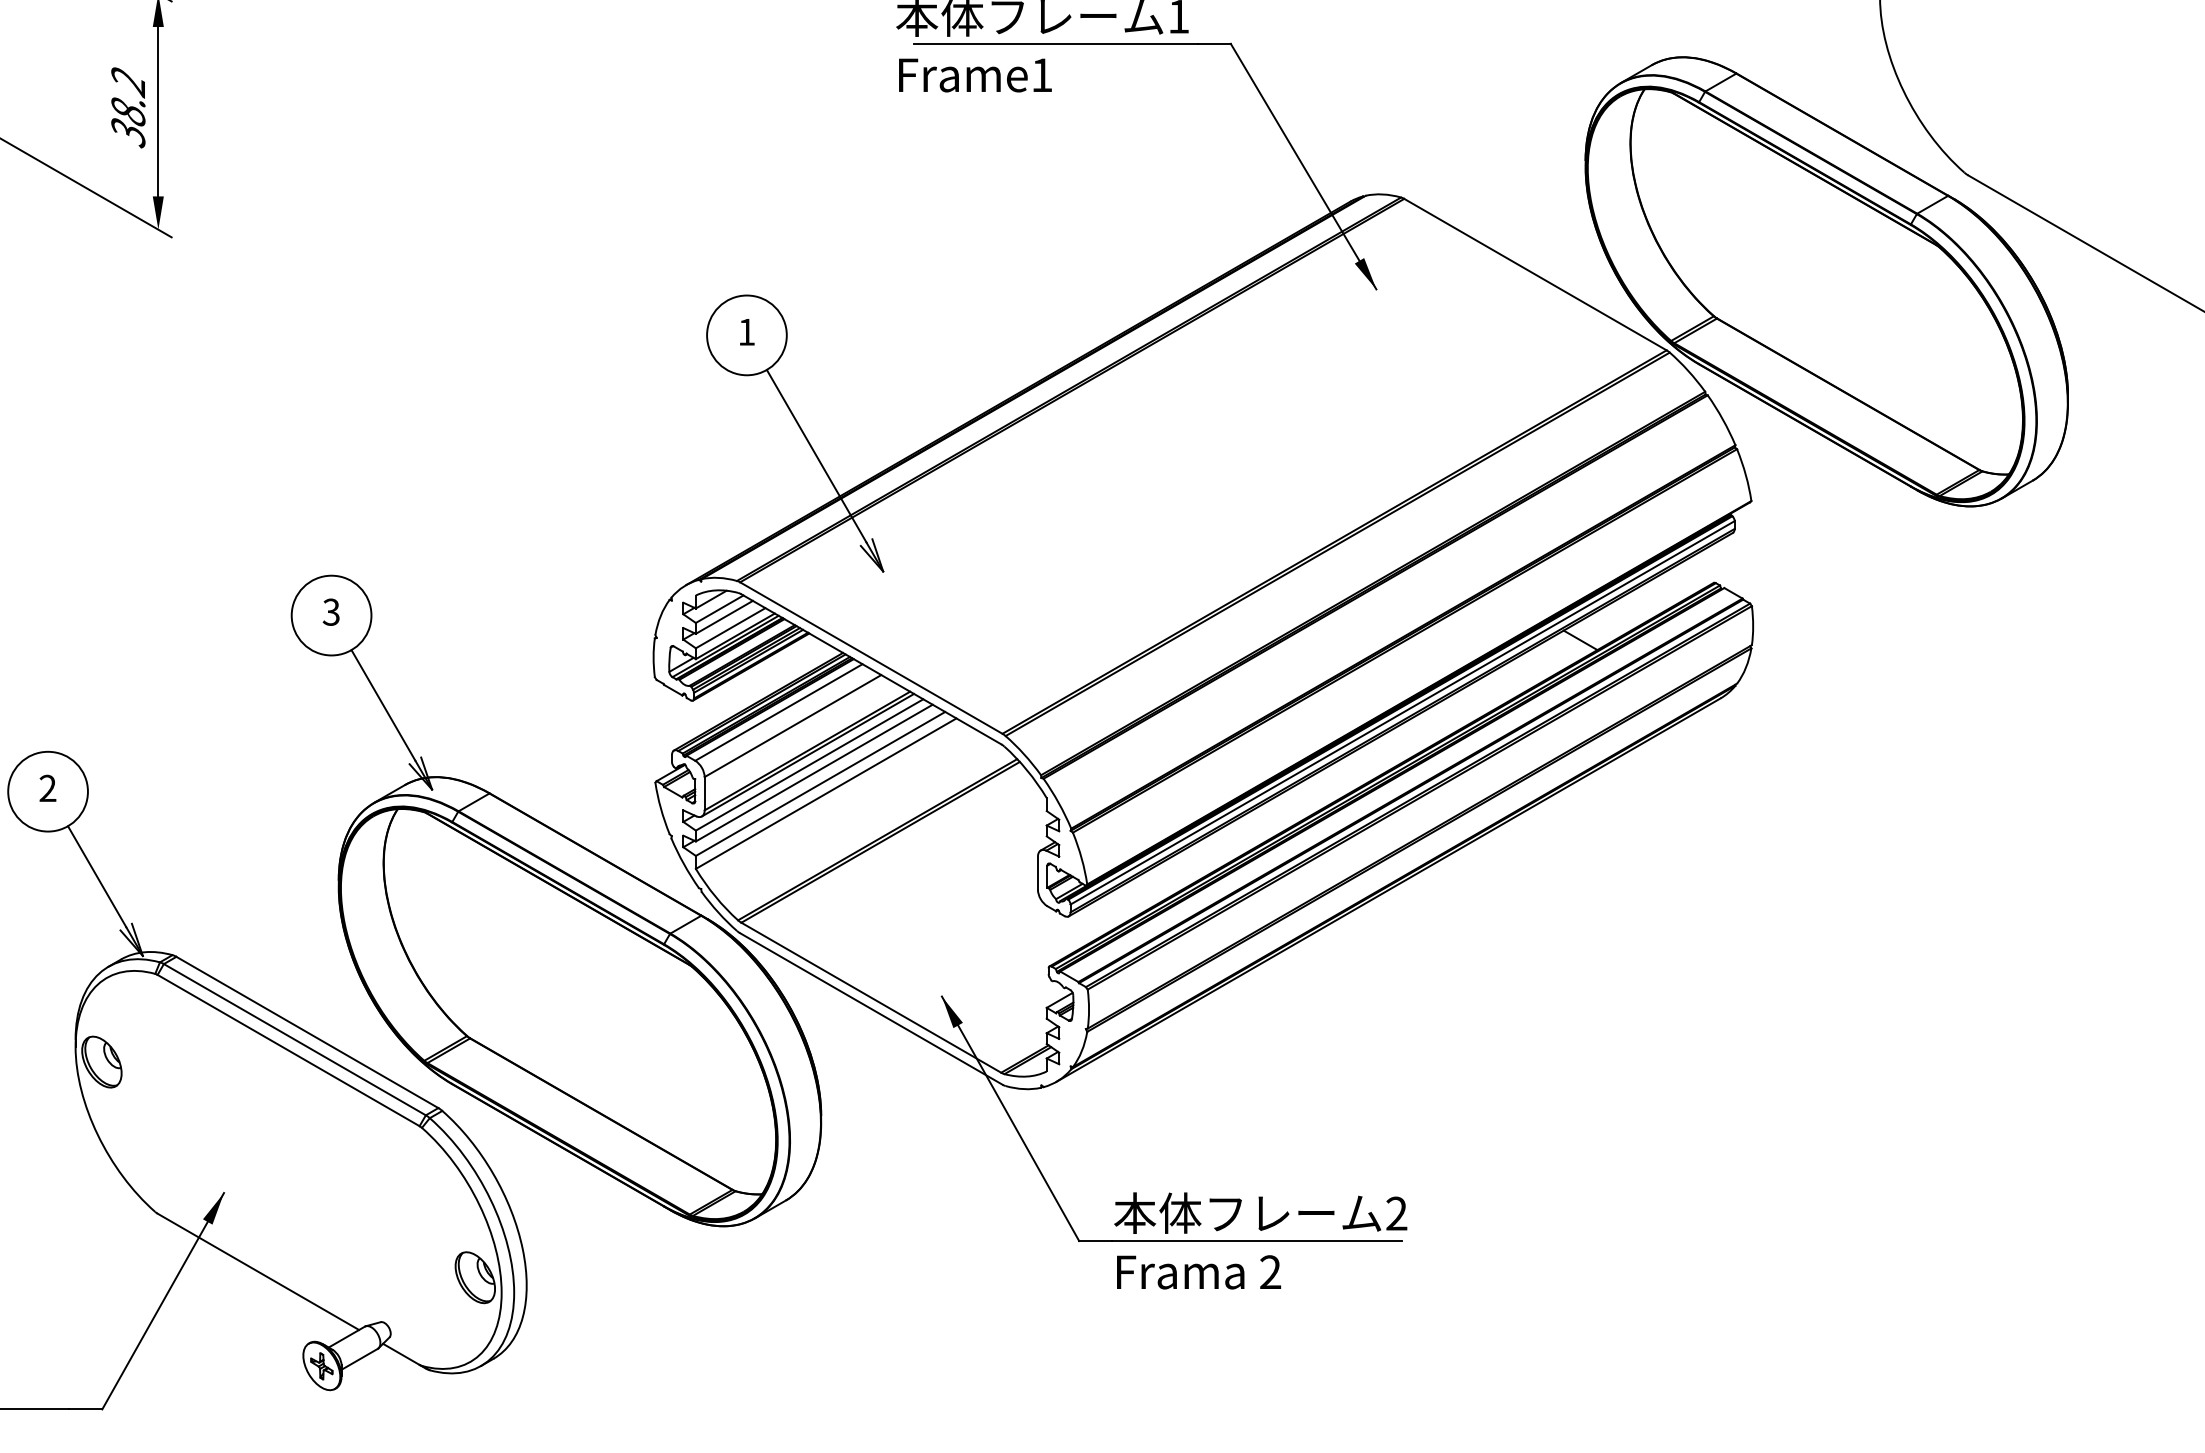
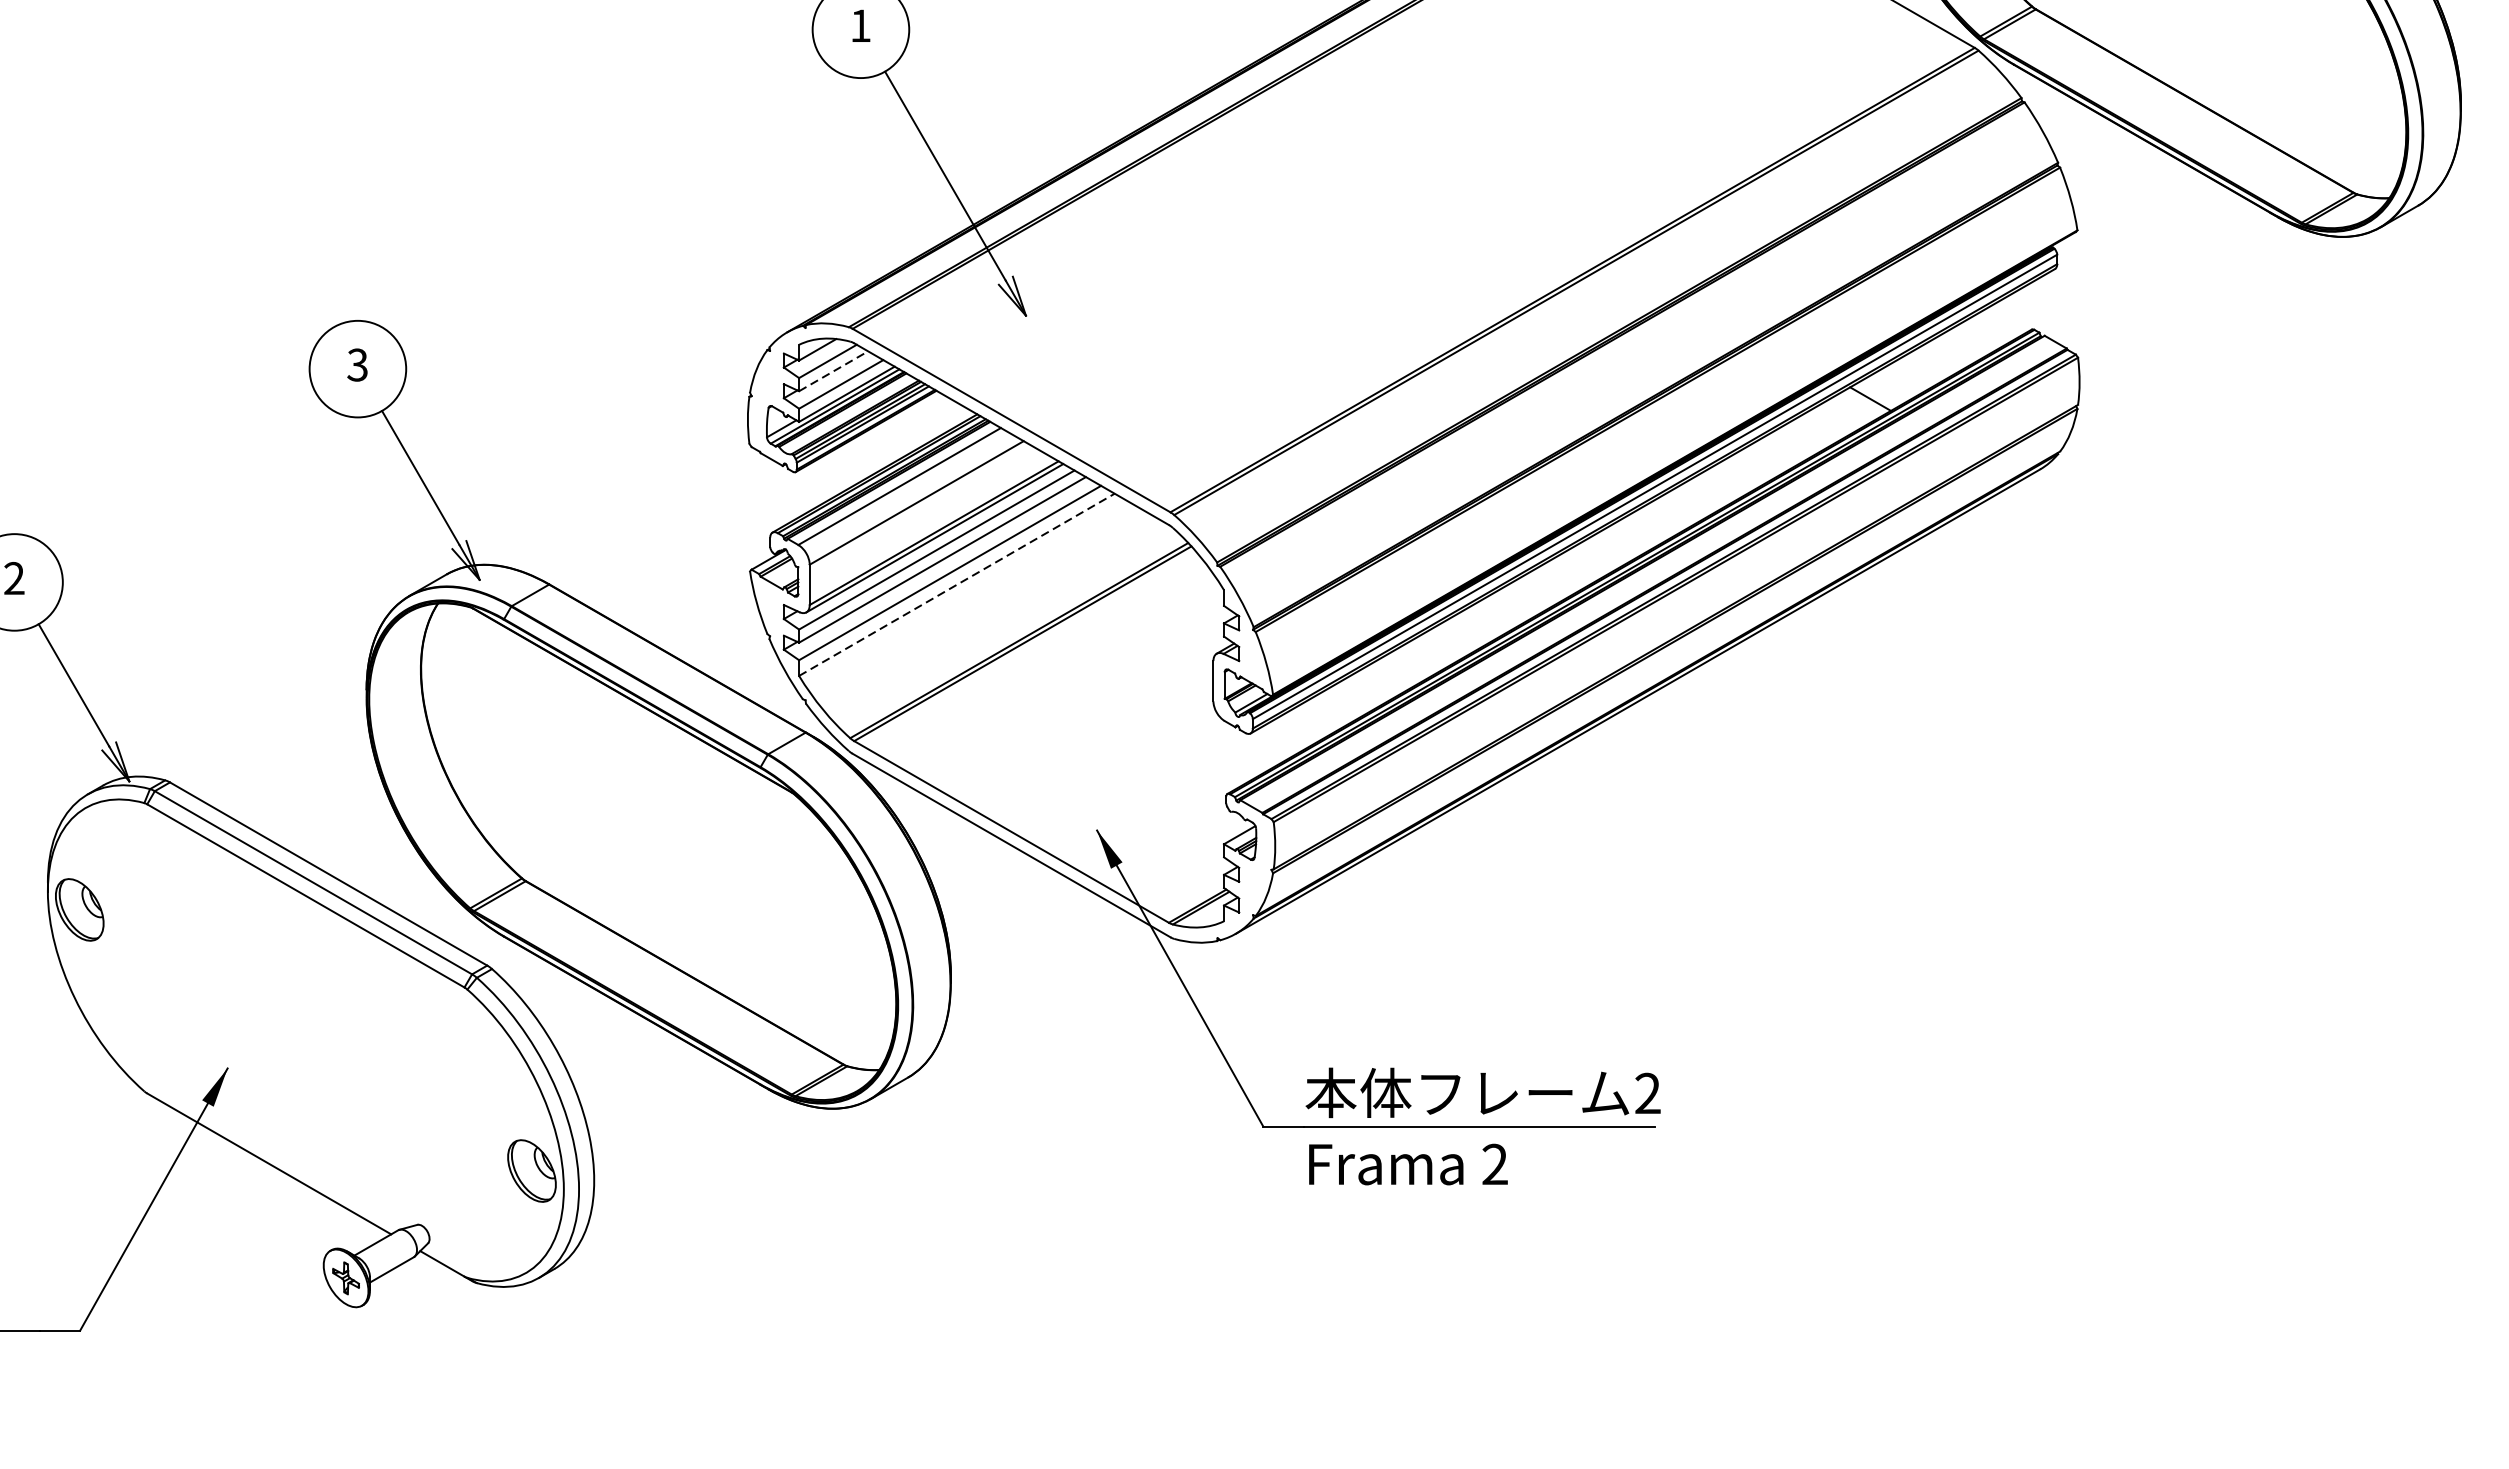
line: (724, 617) -> (833, 371), solid -> dashed
line: (826, 793) -> (957, 584), solid -> dashed

